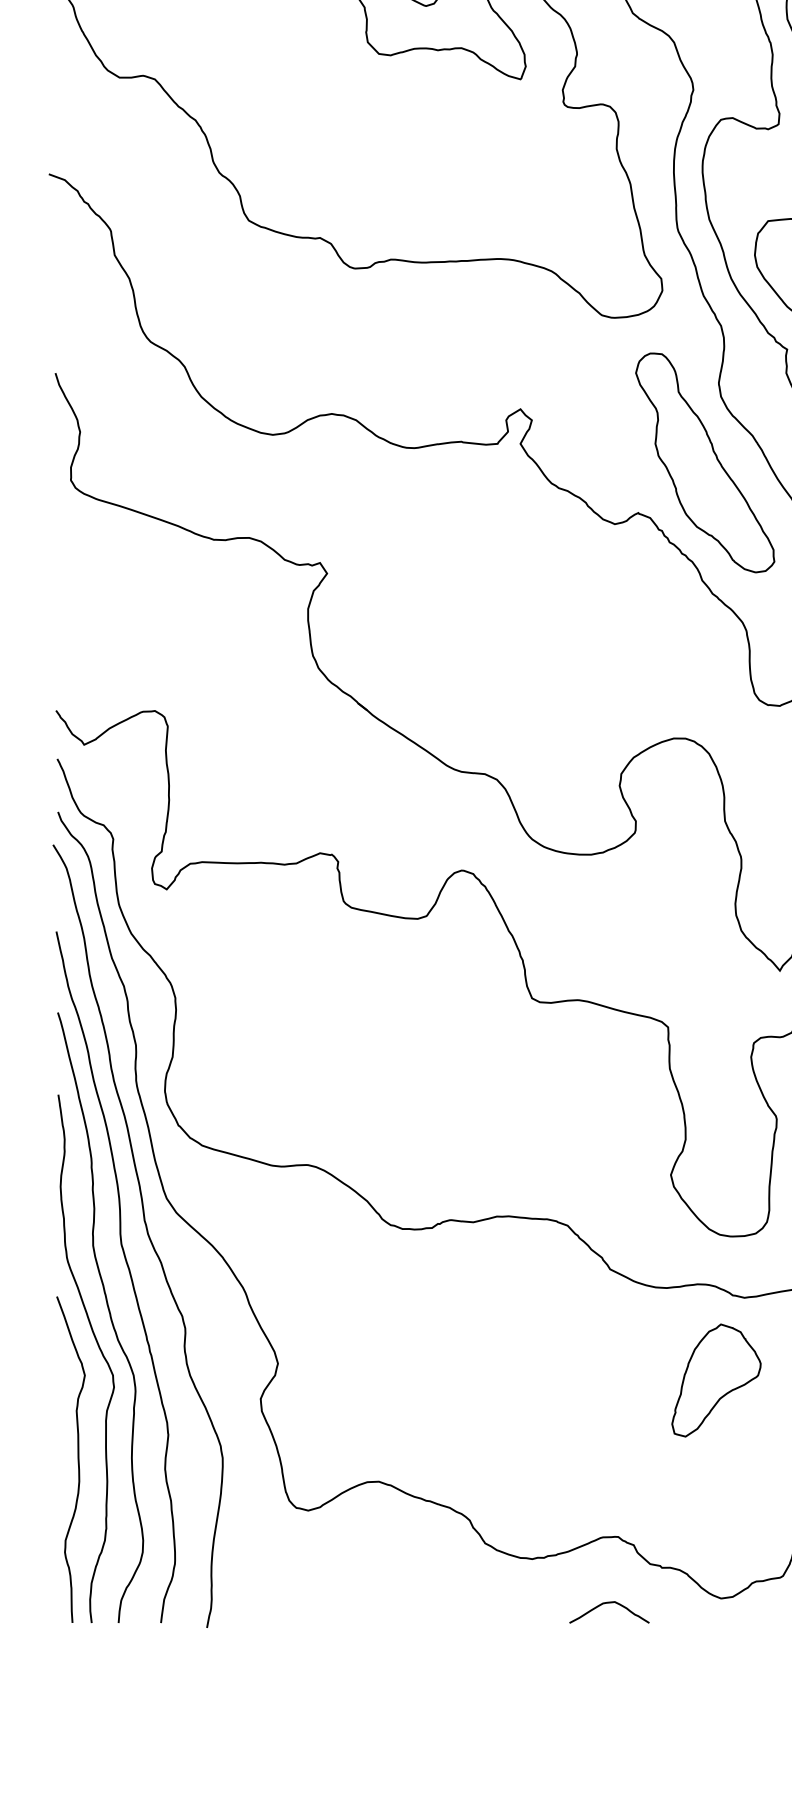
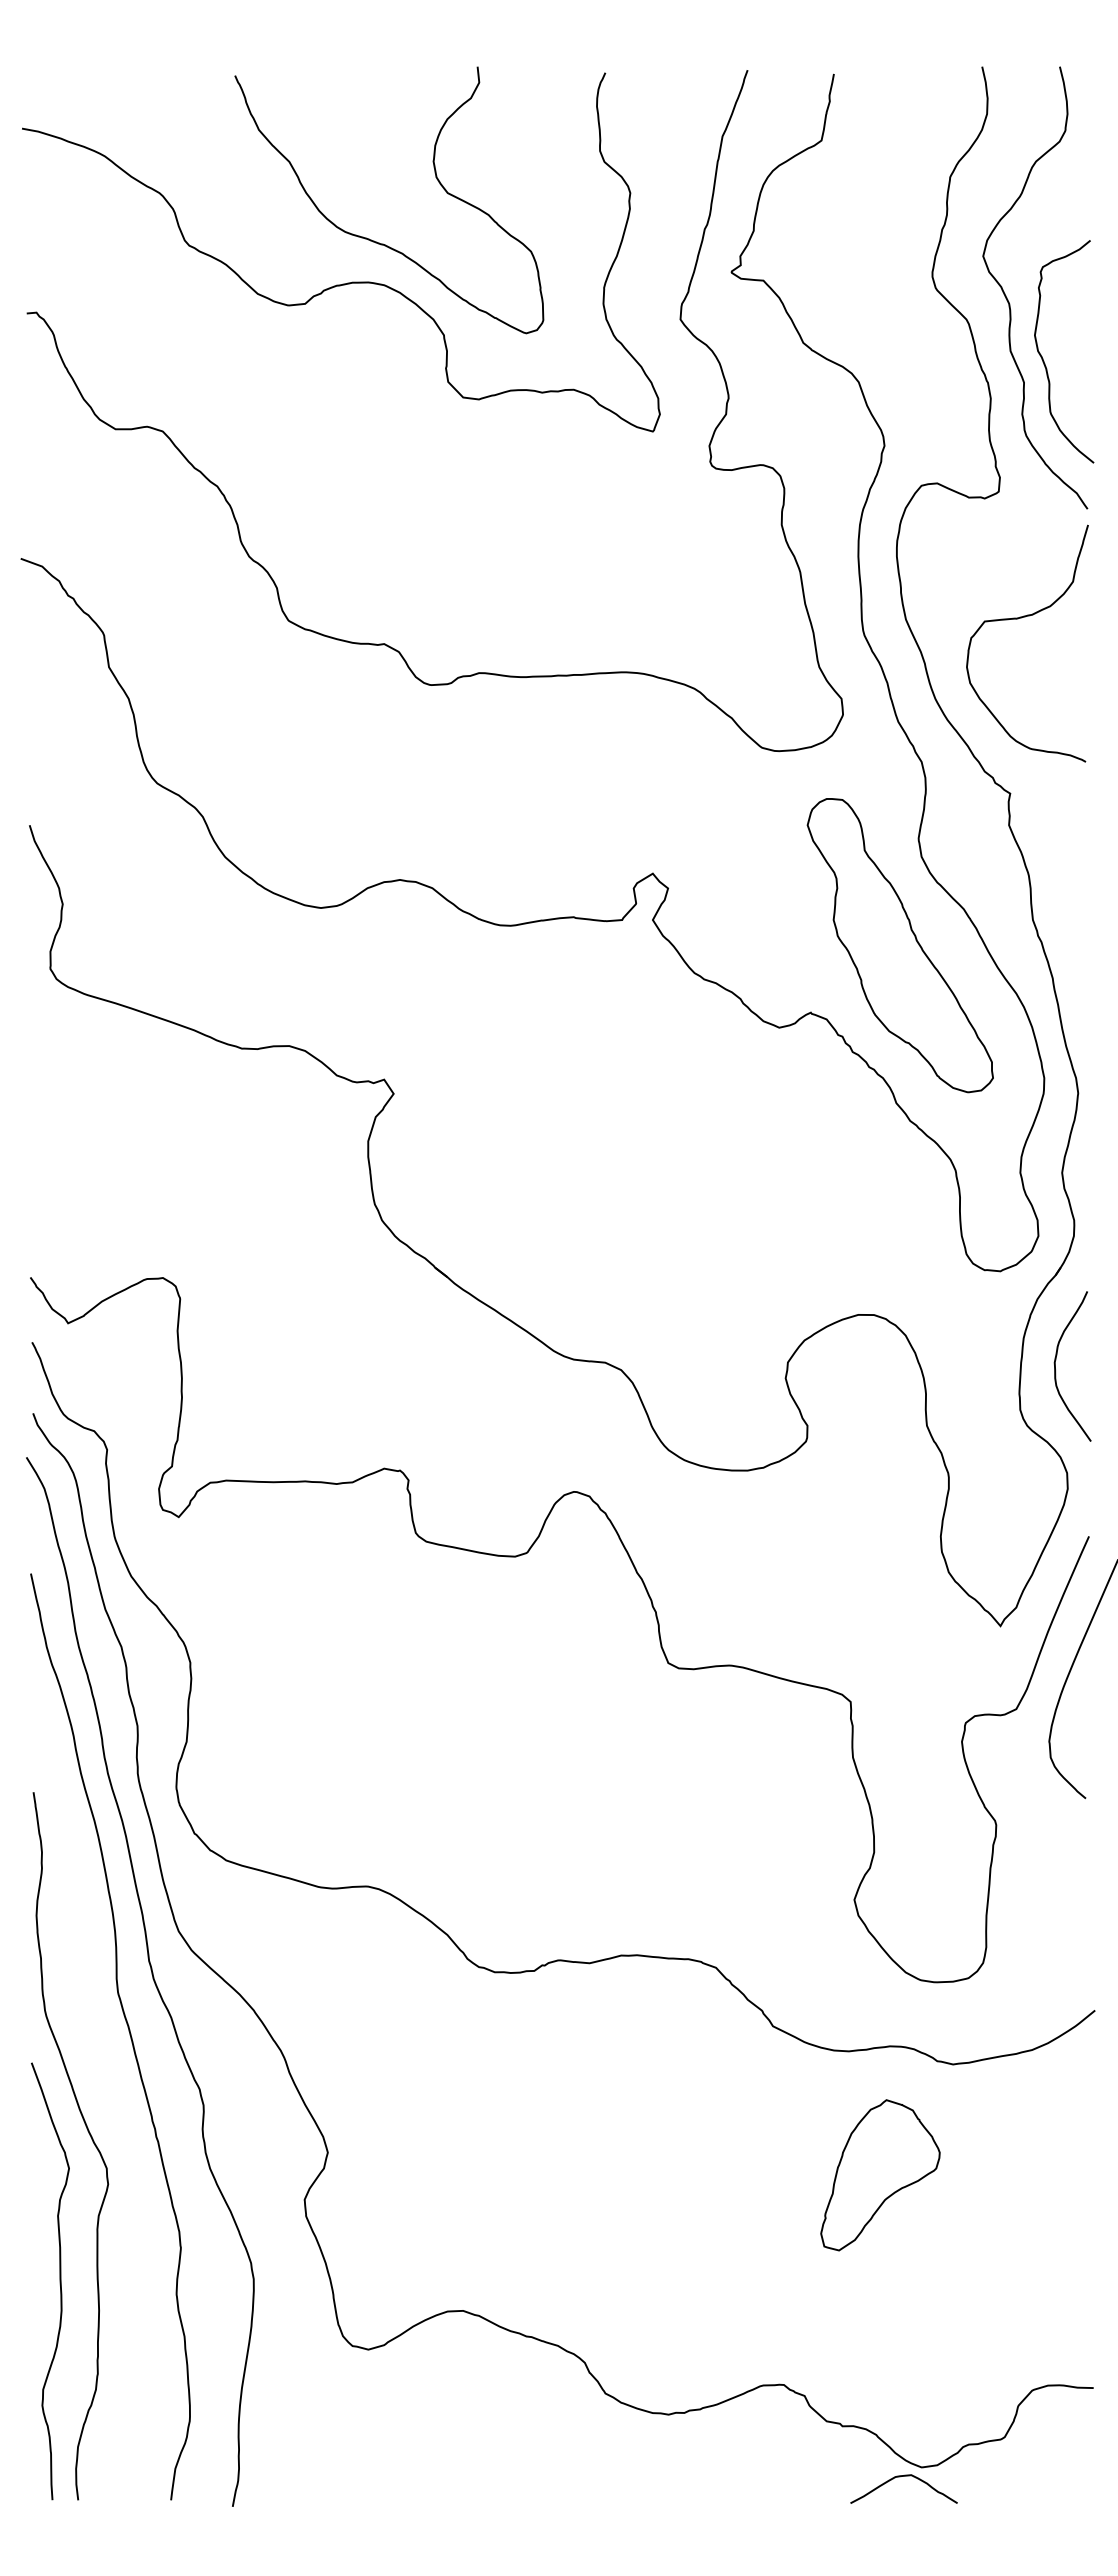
curve: (109, 1317) -> (102, 2090), removed
part: (716, 1380) -> (880, 2175), moved
curve: (606, 1603) -> (900, 2477), moved

